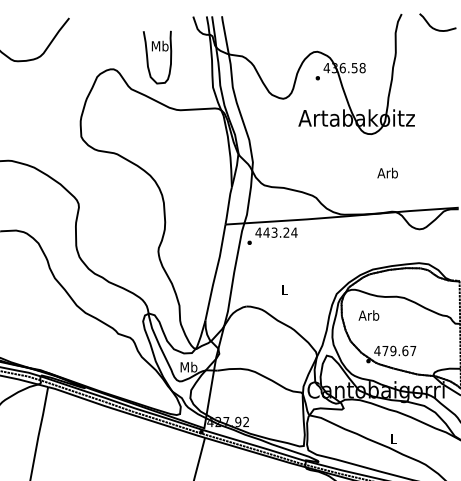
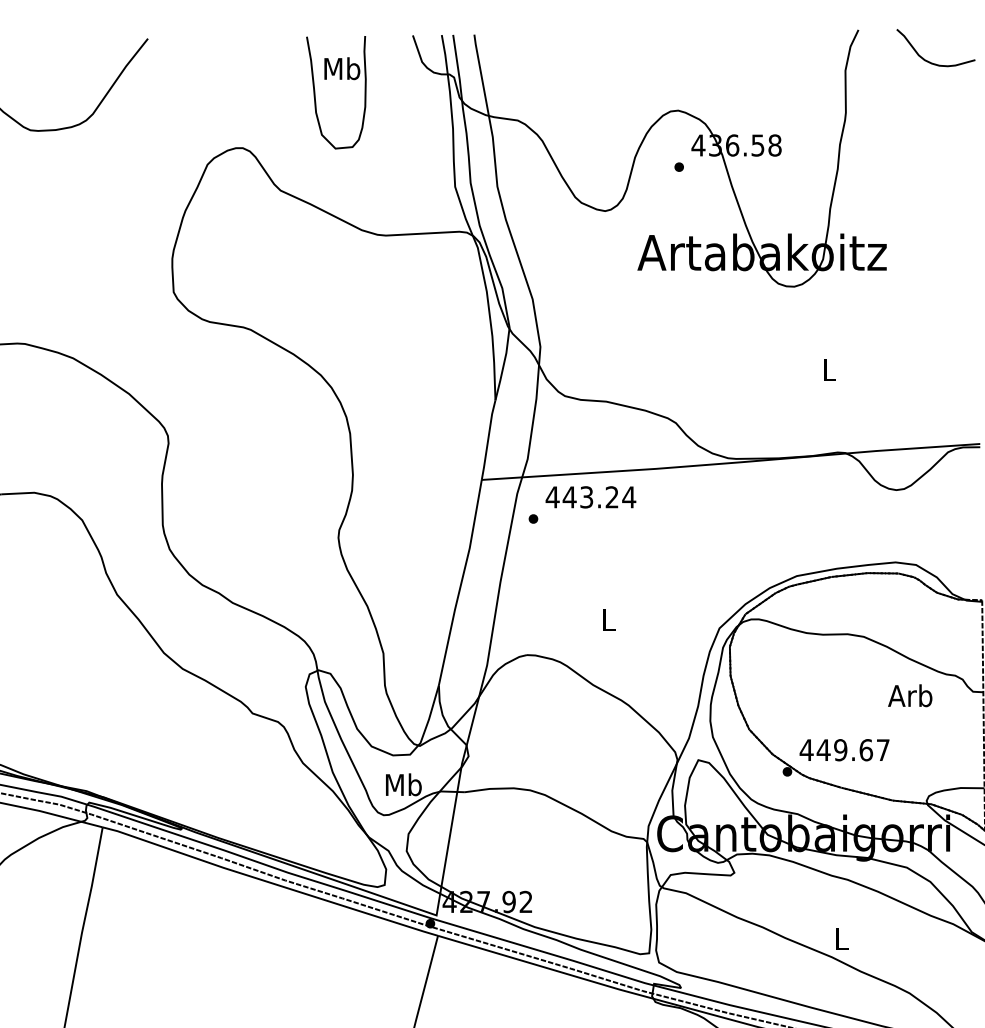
part: (159, 51) -> (340, 80), moved
text: (387, 172) -> (828, 368), Arb -> L
text: (368, 315) -> (909, 695), moved
text: (385, 350) -> (823, 749), 479.67 -> 449.67

